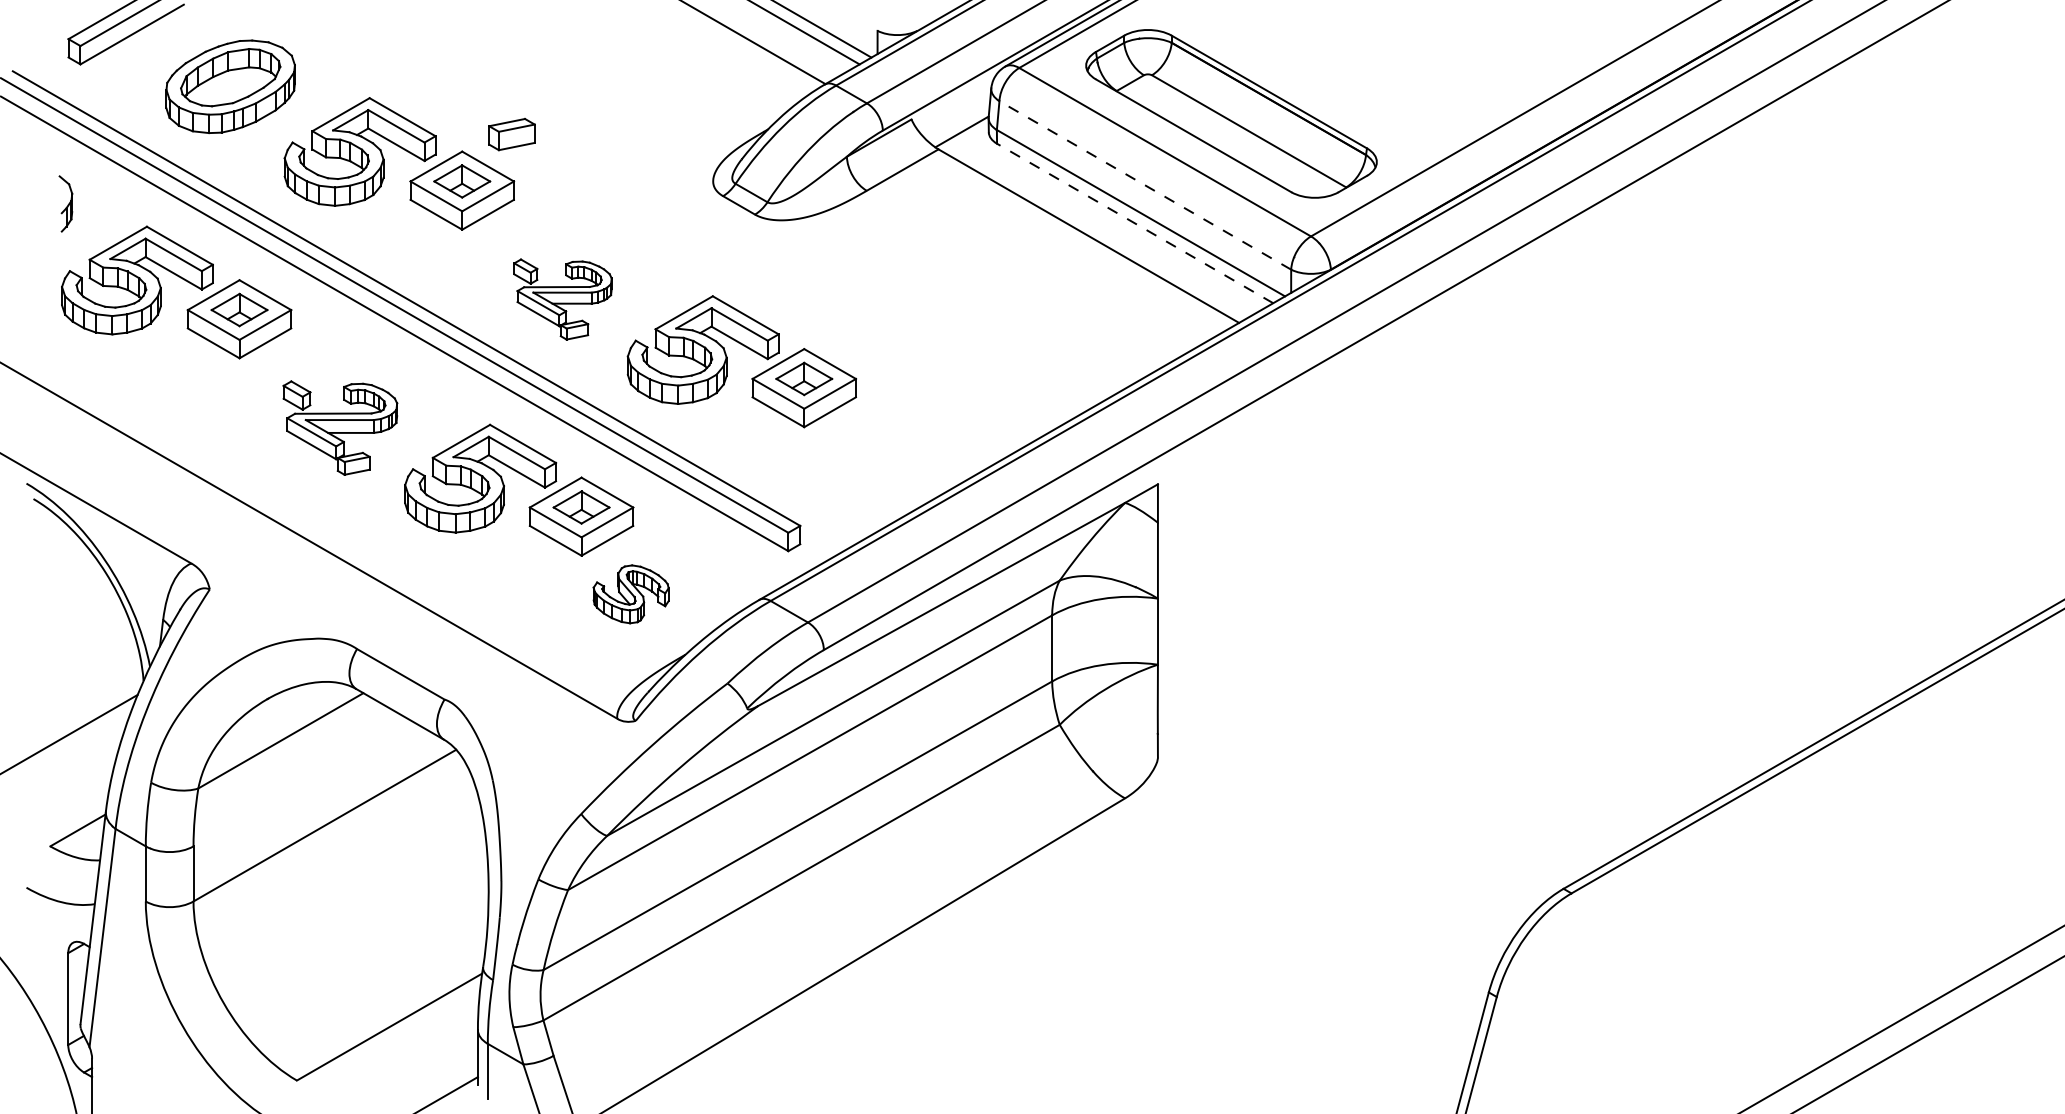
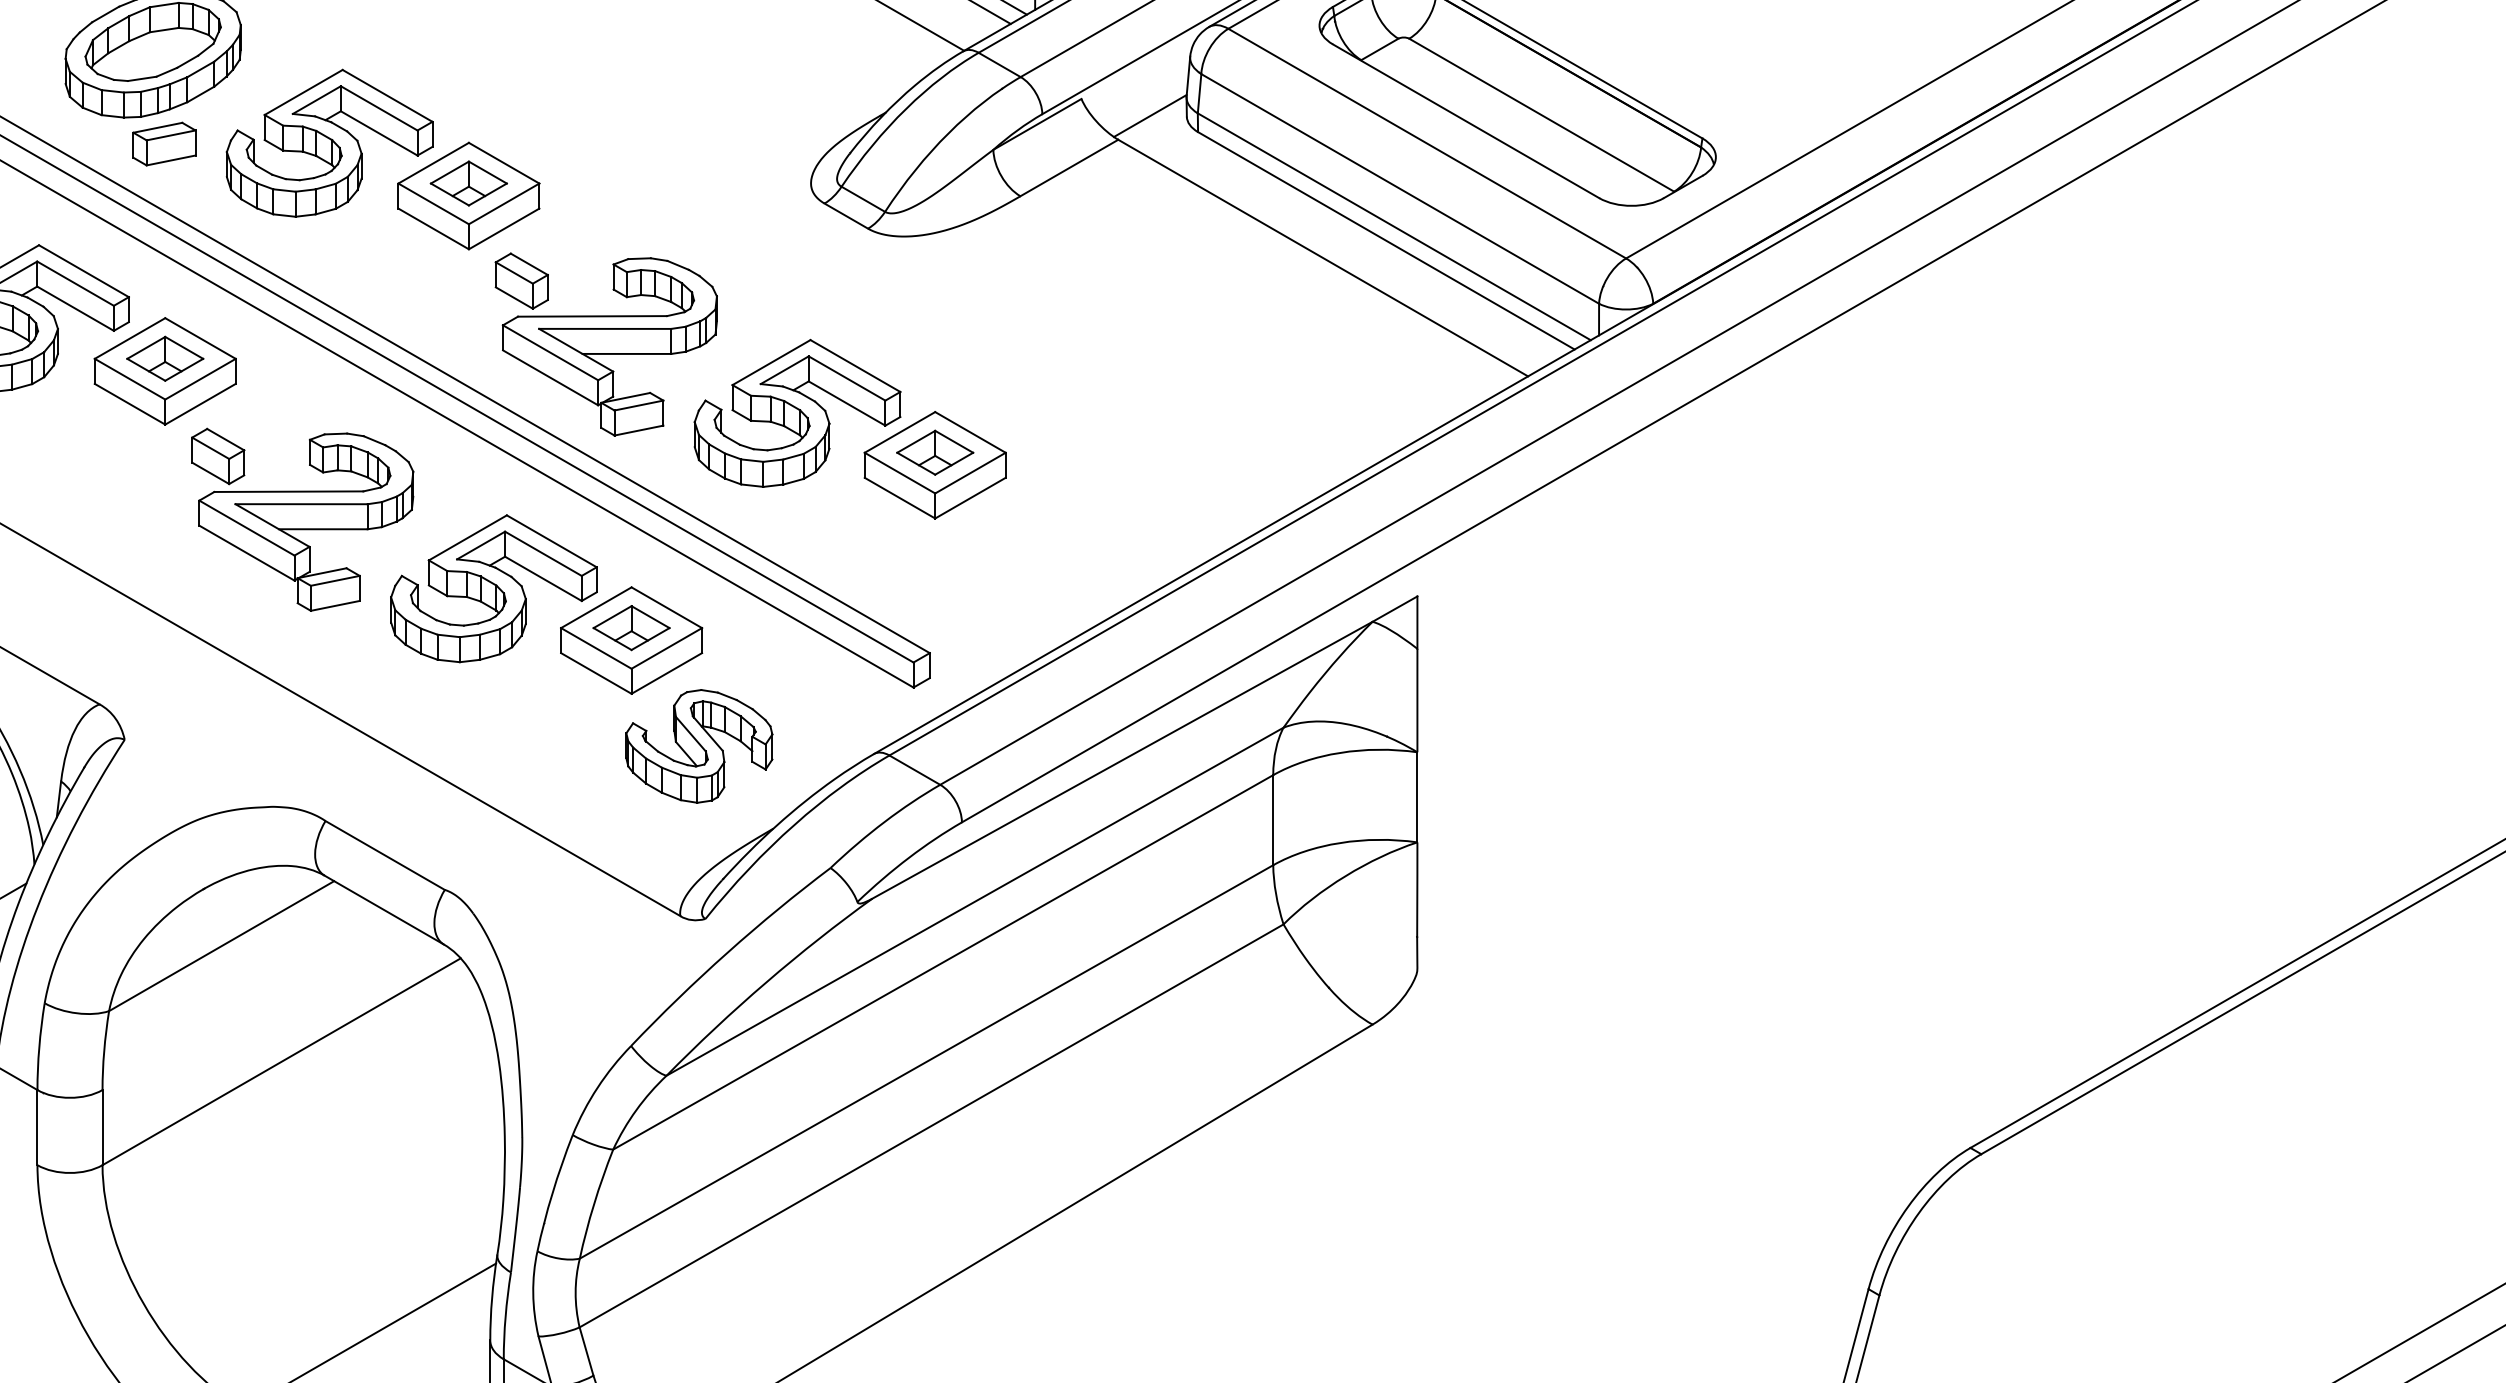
part: (511, 134) -> (163, 144), moved
line: (1144, 185) -> (1399, 189), dashed -> solid
line: (1134, 223) -> (1385, 240), dashed -> solid
part: (562, 299) -> (605, 344), size x1.67
part: (340, 427) -> (302, 518), size x1.43
part: (630, 594) -> (698, 746), size x1.43

